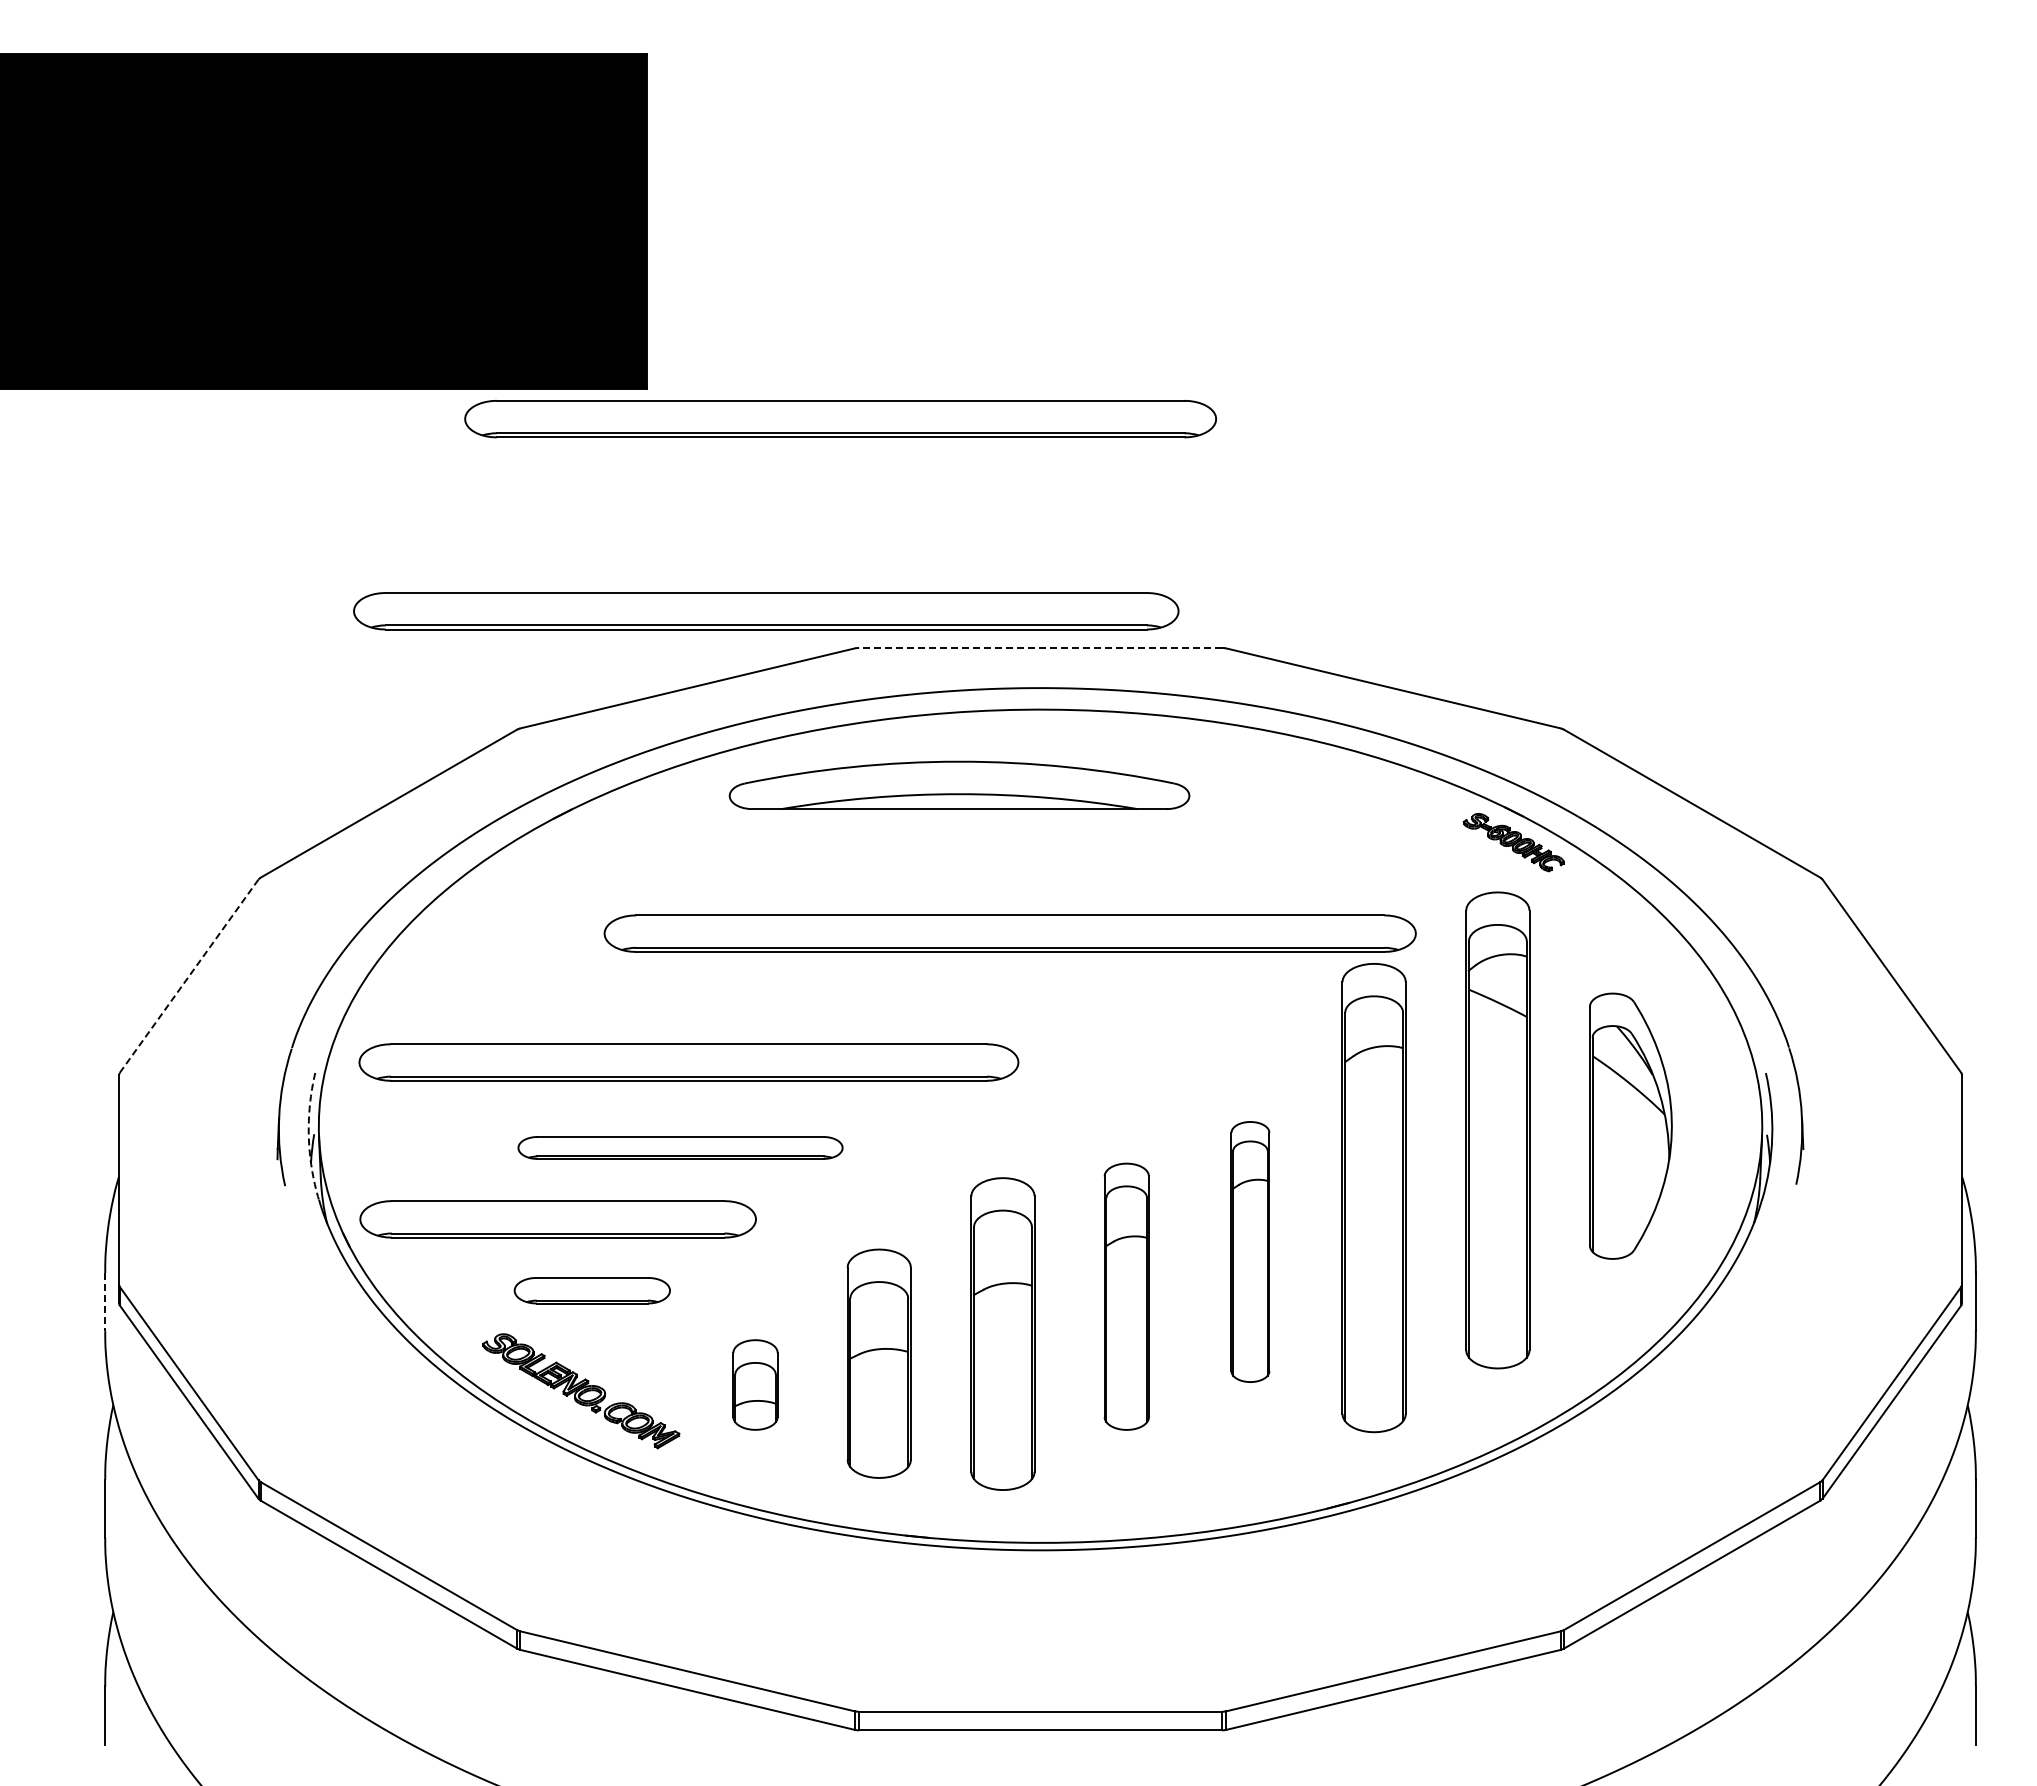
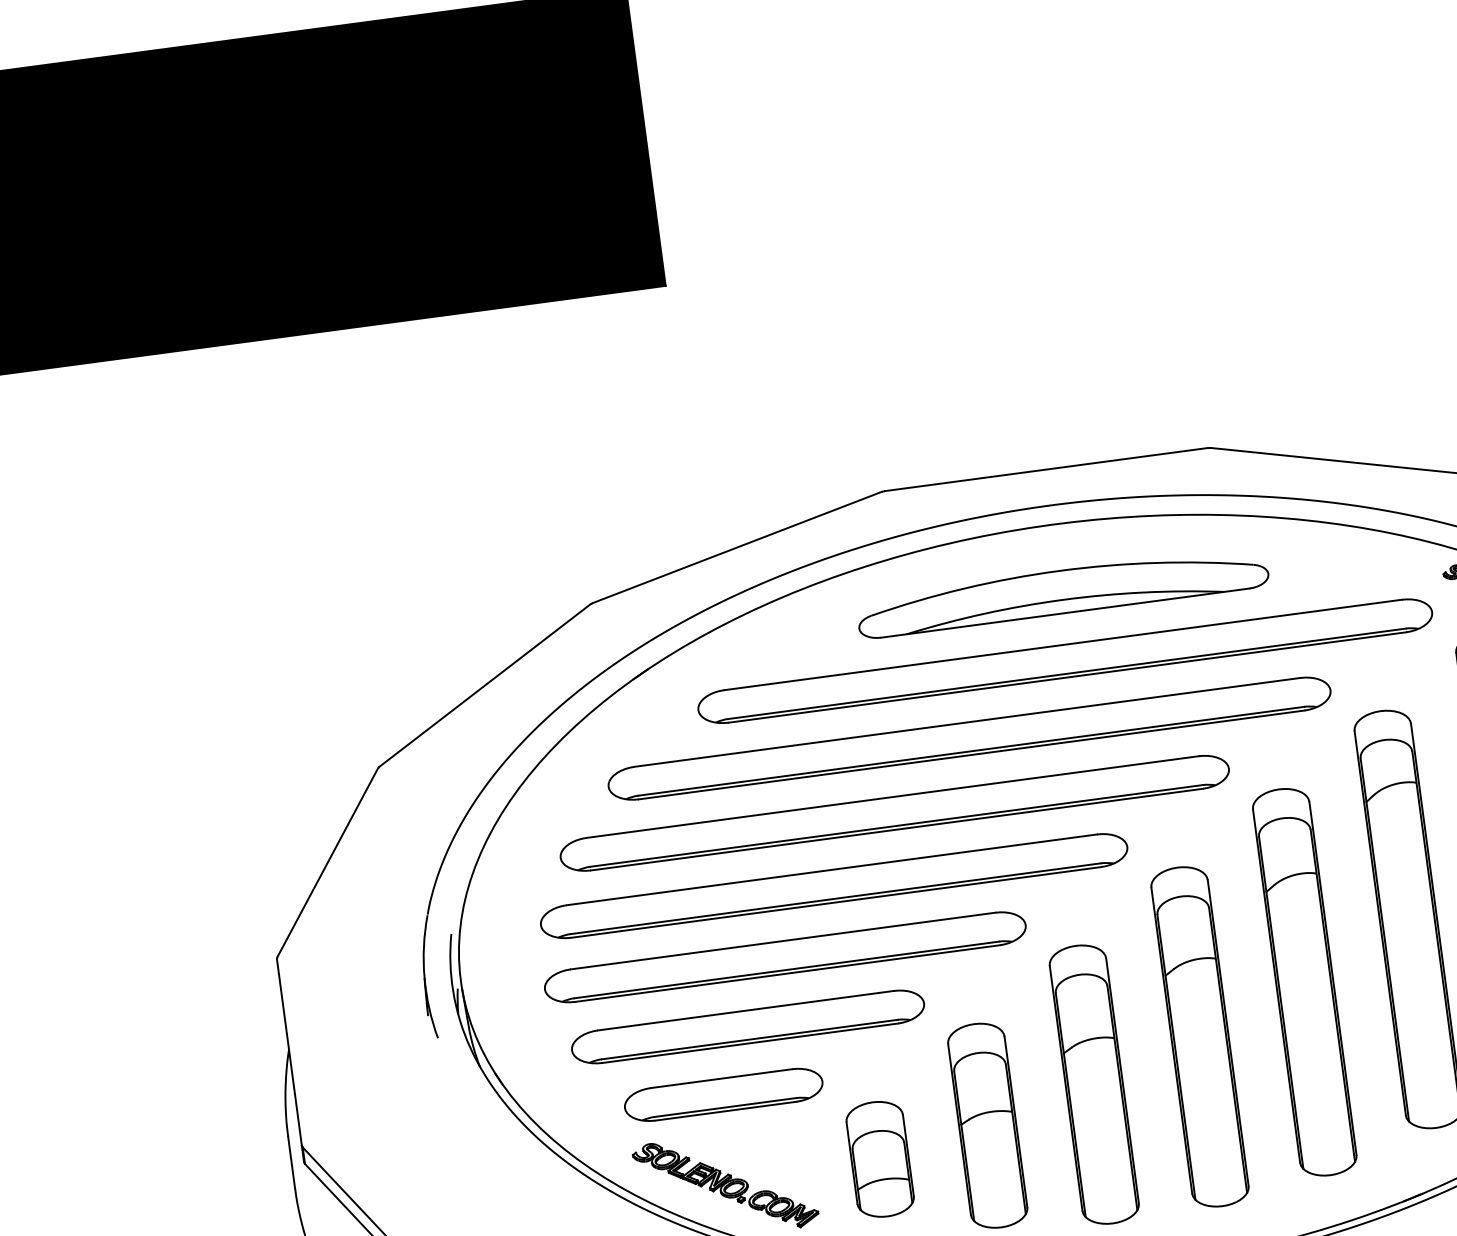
part: (840, 419) -> (894, 813), moved
part: (766, 611) -> (1065, 661), moved
line: (1040, 647) -> (1046, 469), dashed -> solid
part: (959, 784) -> (1062, 591), moved
part: (1009, 933) -> (968, 738), moved
line: (188, 976) -> (327, 863), dashed -> solid
part: (688, 1062) -> (833, 886), moved
arc: (308, 1136) -> (452, 991), dashed -> solid
part: (680, 1147) -> (785, 956), size x1.67
part: (557, 1219) -> (747, 1027), moved
part: (1250, 1251) -> (1304, 981), size x1.67
part: (592, 1290) -> (723, 1094), size x1.43
part: (1126, 1296) -> (1199, 1036), size x1.43
line: (105, 1302) -> (291, 1163), dashed -> solid
part: (755, 1384) -> (880, 1158), size x1.43

